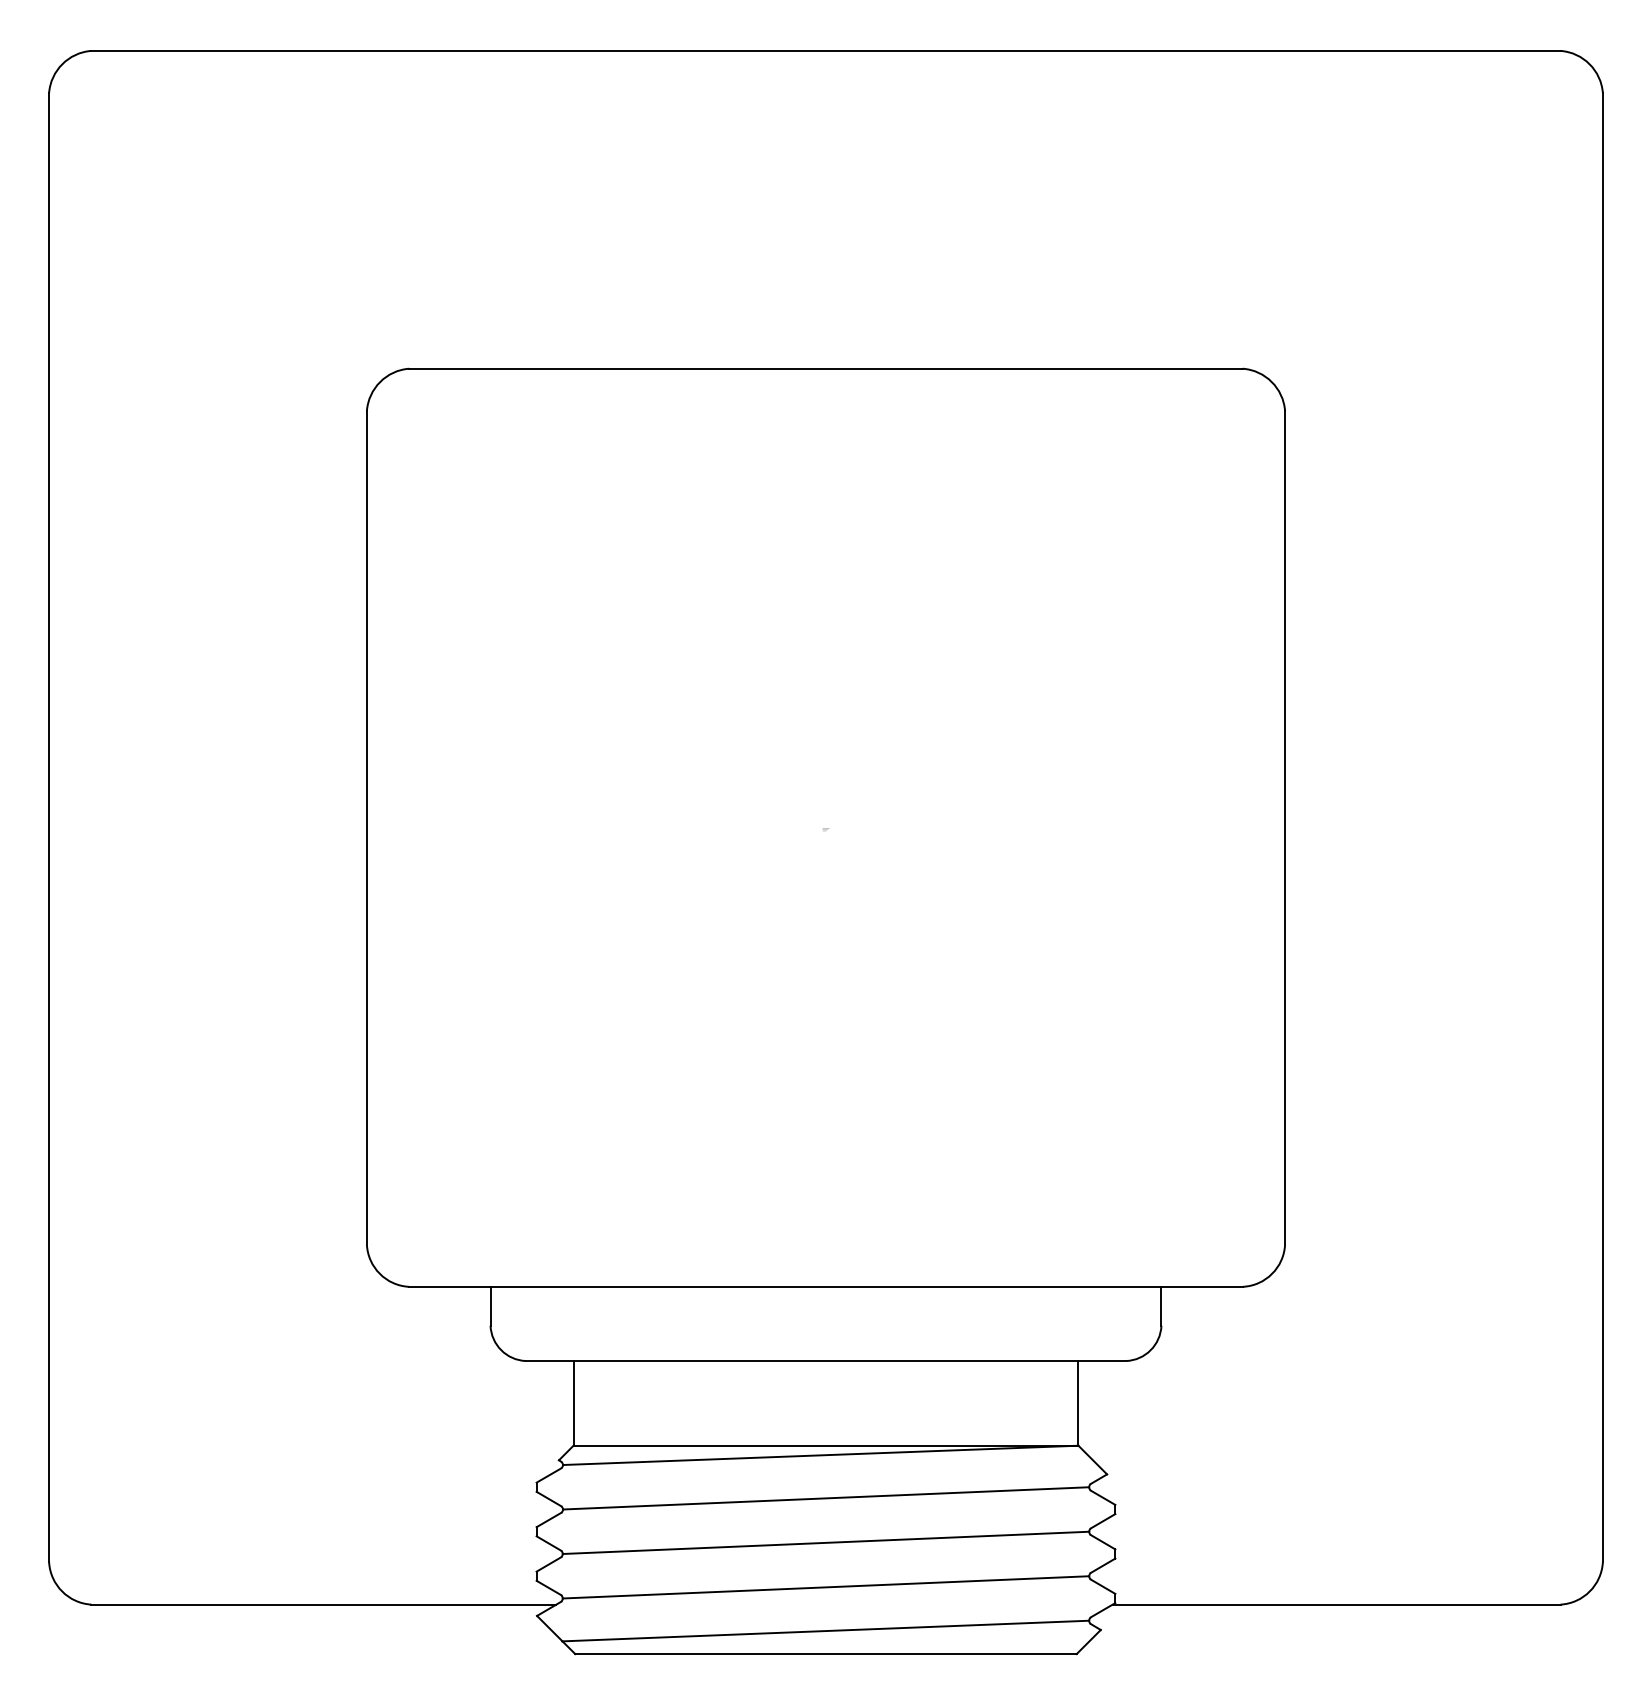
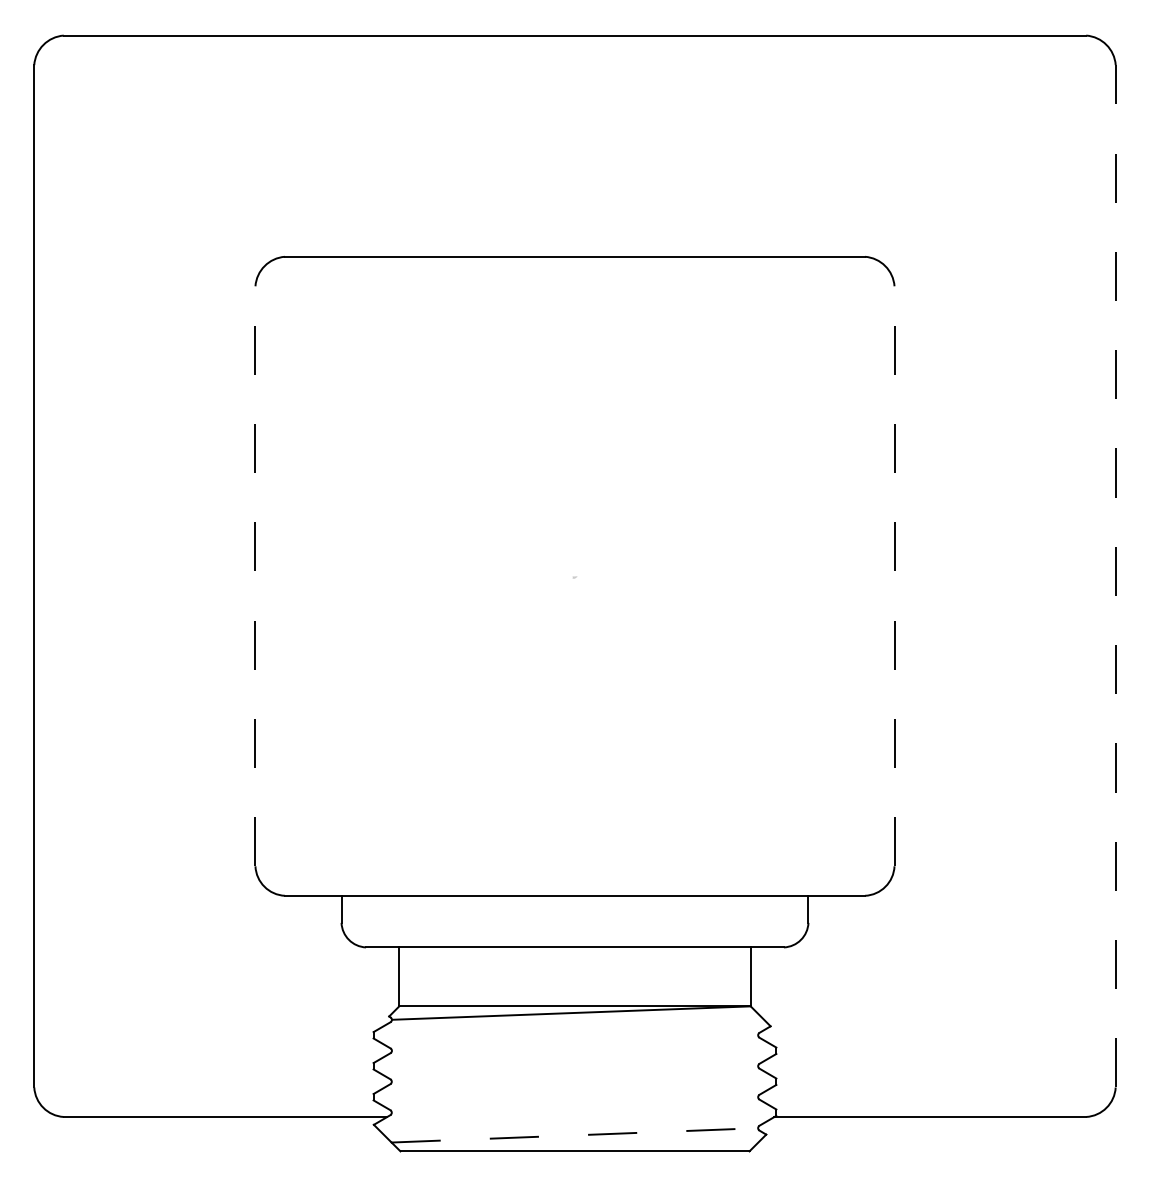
line: (366, 826) -> (255, 575), solid -> dashed
line: (1285, 826) -> (894, 575), solid -> dashed
line: (1602, 826) -> (1115, 575), solid -> dashed
line: (825, 1497) -> (574, 1042), removed
line: (825, 1542) -> (574, 1073), removed
line: (825, 1586) -> (574, 1104), removed
line: (826, 1631) -> (575, 1135), solid -> dashed

